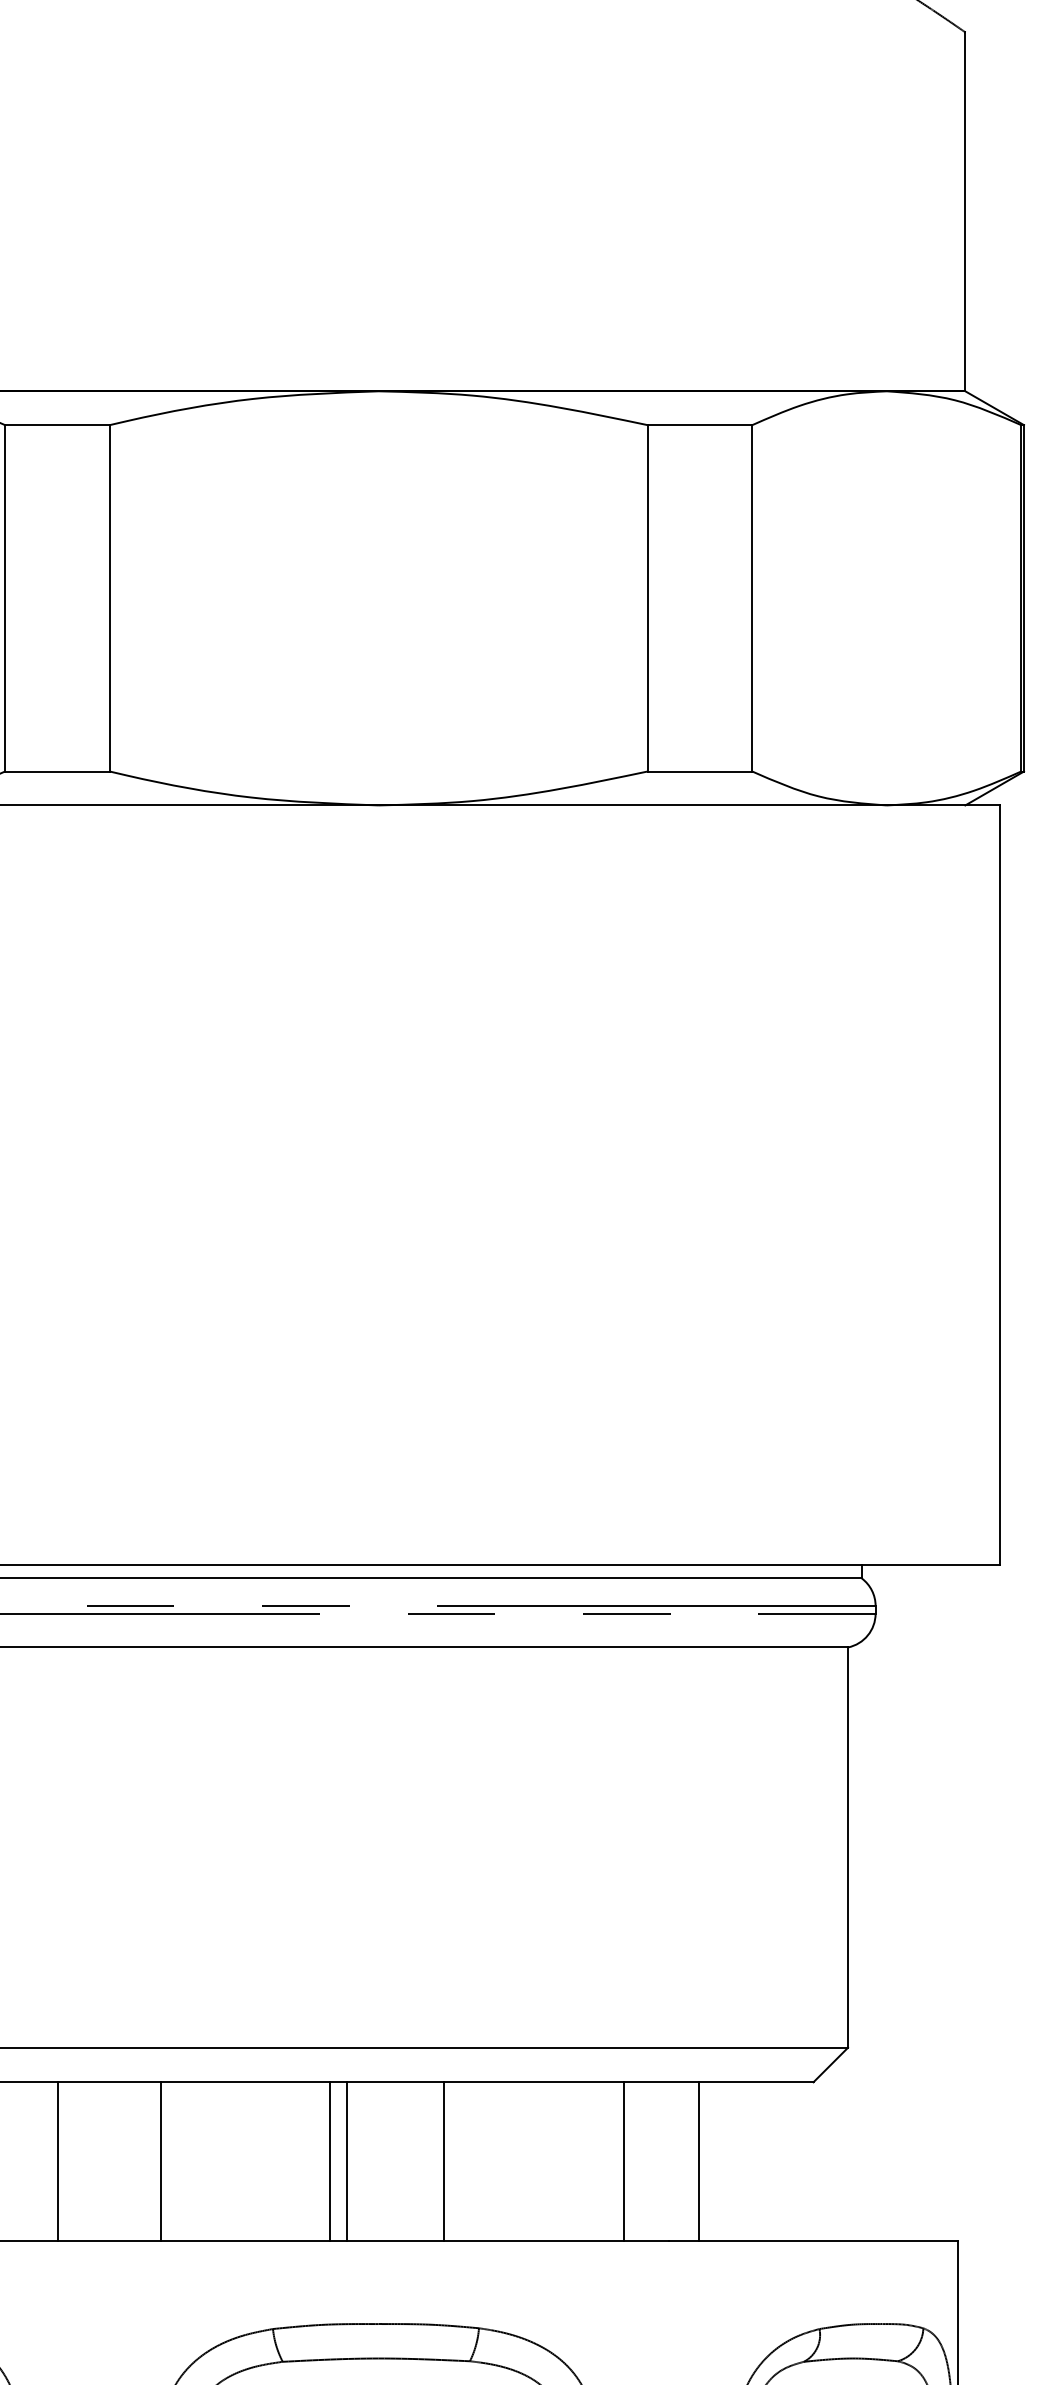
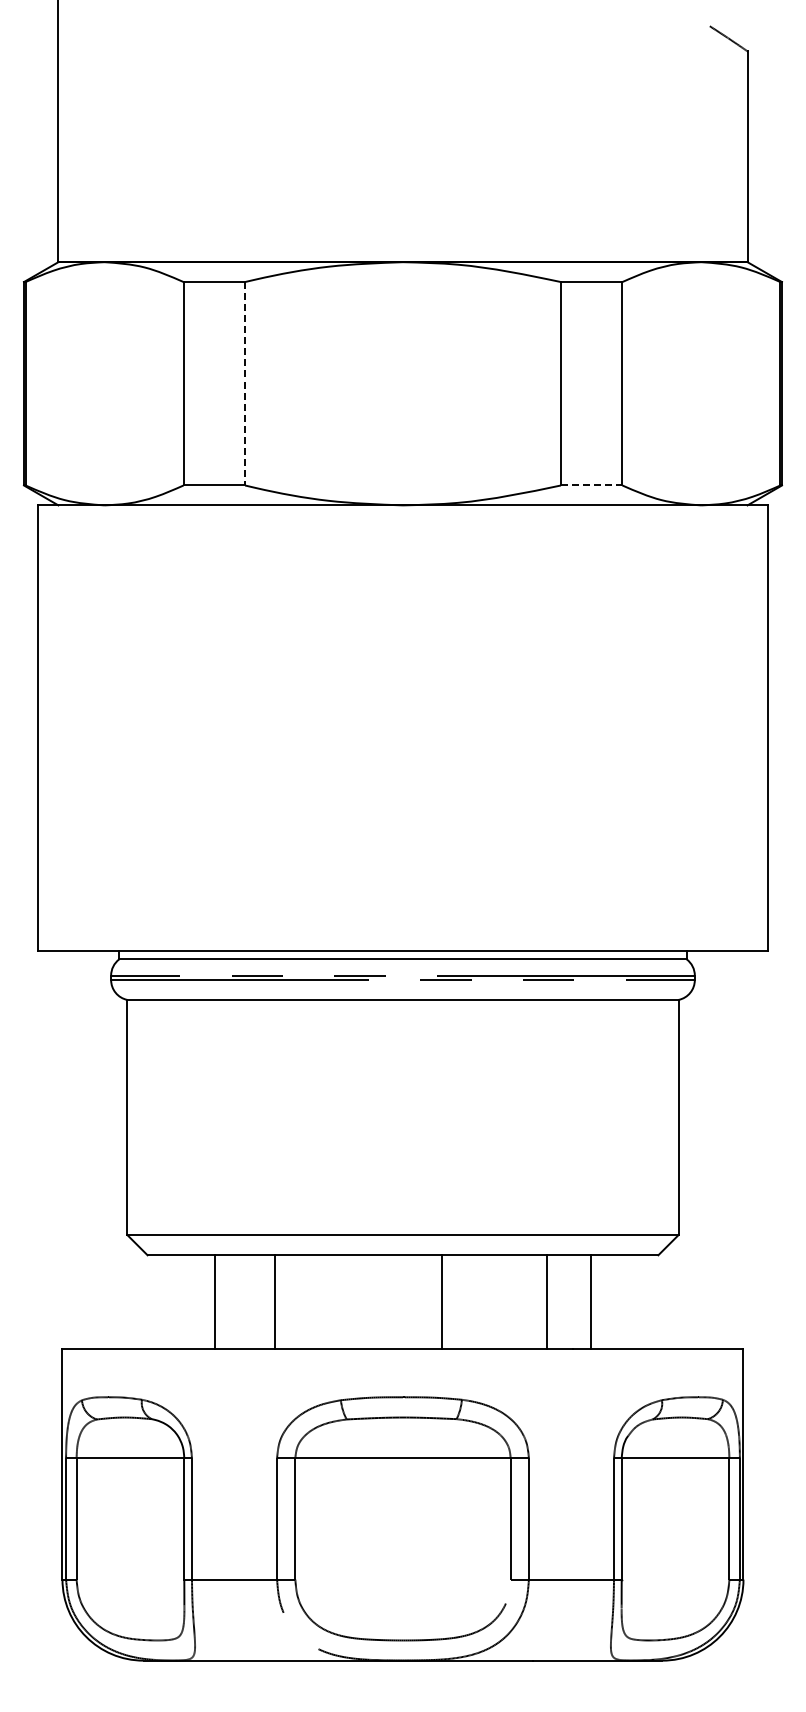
line: (110, 597) -> (245, 383), solid -> dashed
line: (699, 771) -> (591, 485), solid -> dashed
line: (330, 2160) -> (374, 1301), removed
line: (347, 2160) -> (384, 1301), removed

